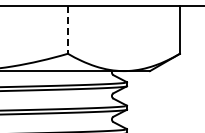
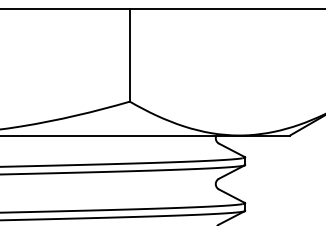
line: (67, 30) -> (128, 56), dashed -> solid

